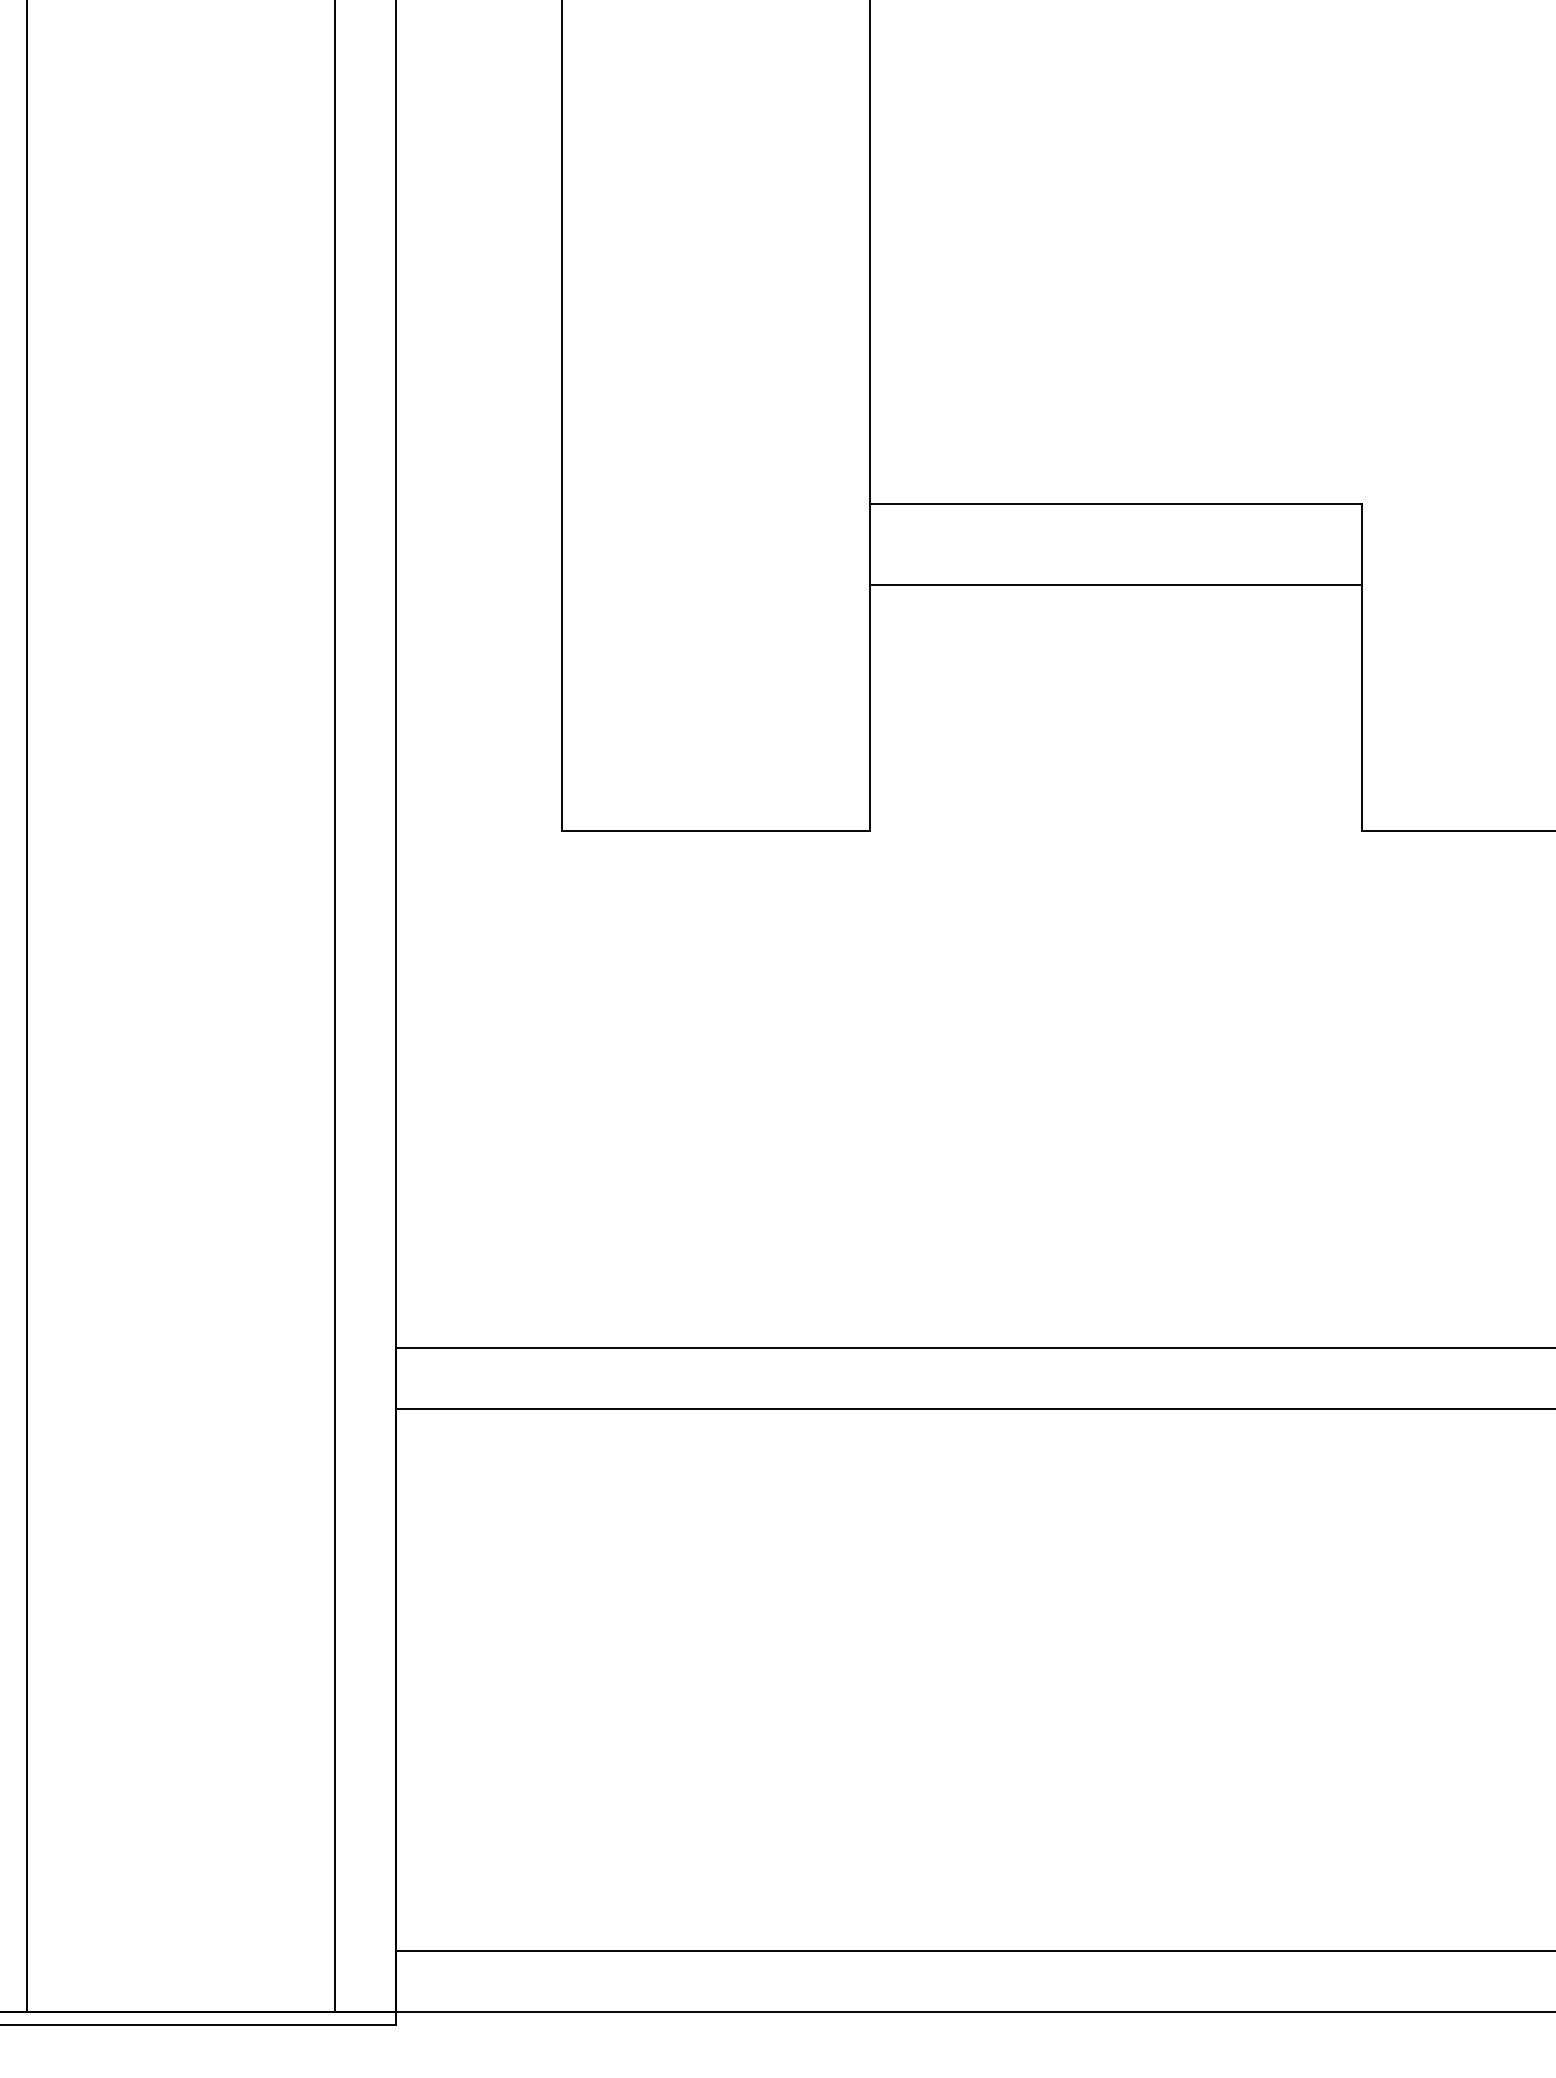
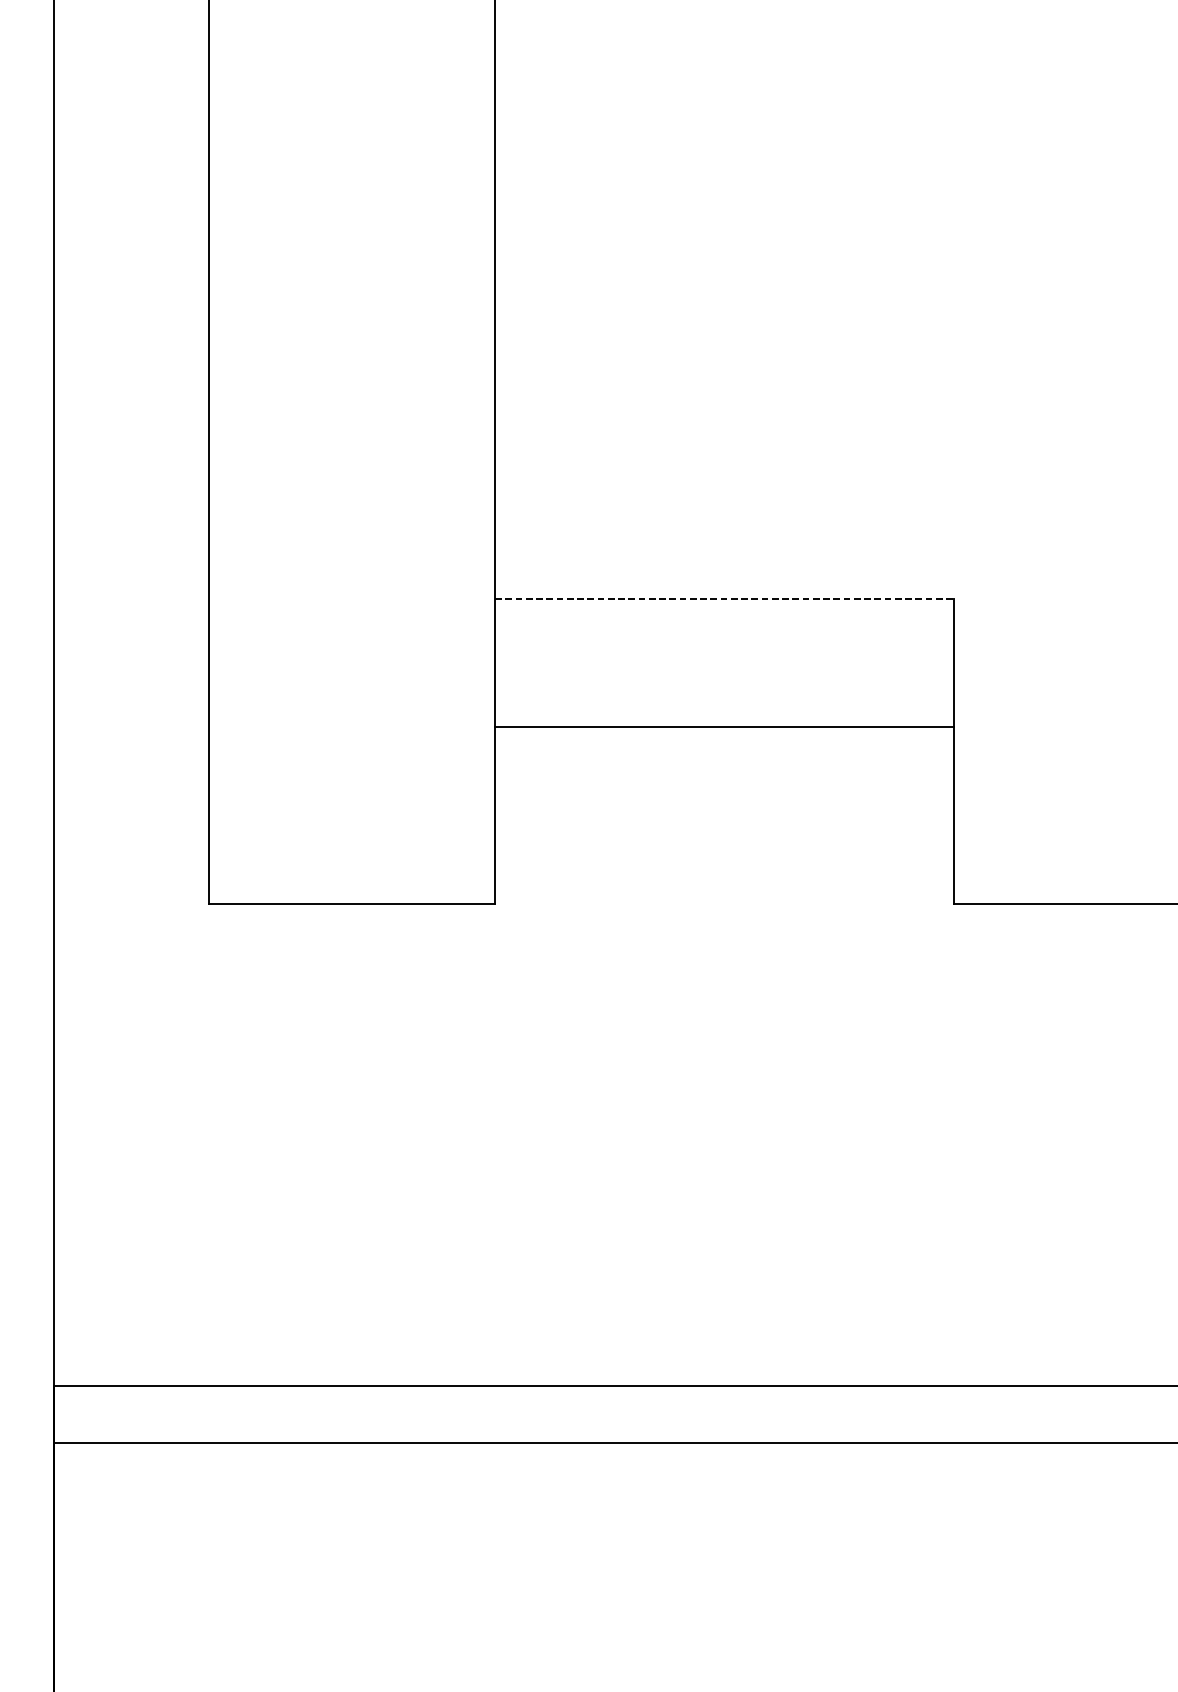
line: (1116, 503) -> (725, 598), solid -> dashed
line: (1115, 585) -> (724, 727), moved

